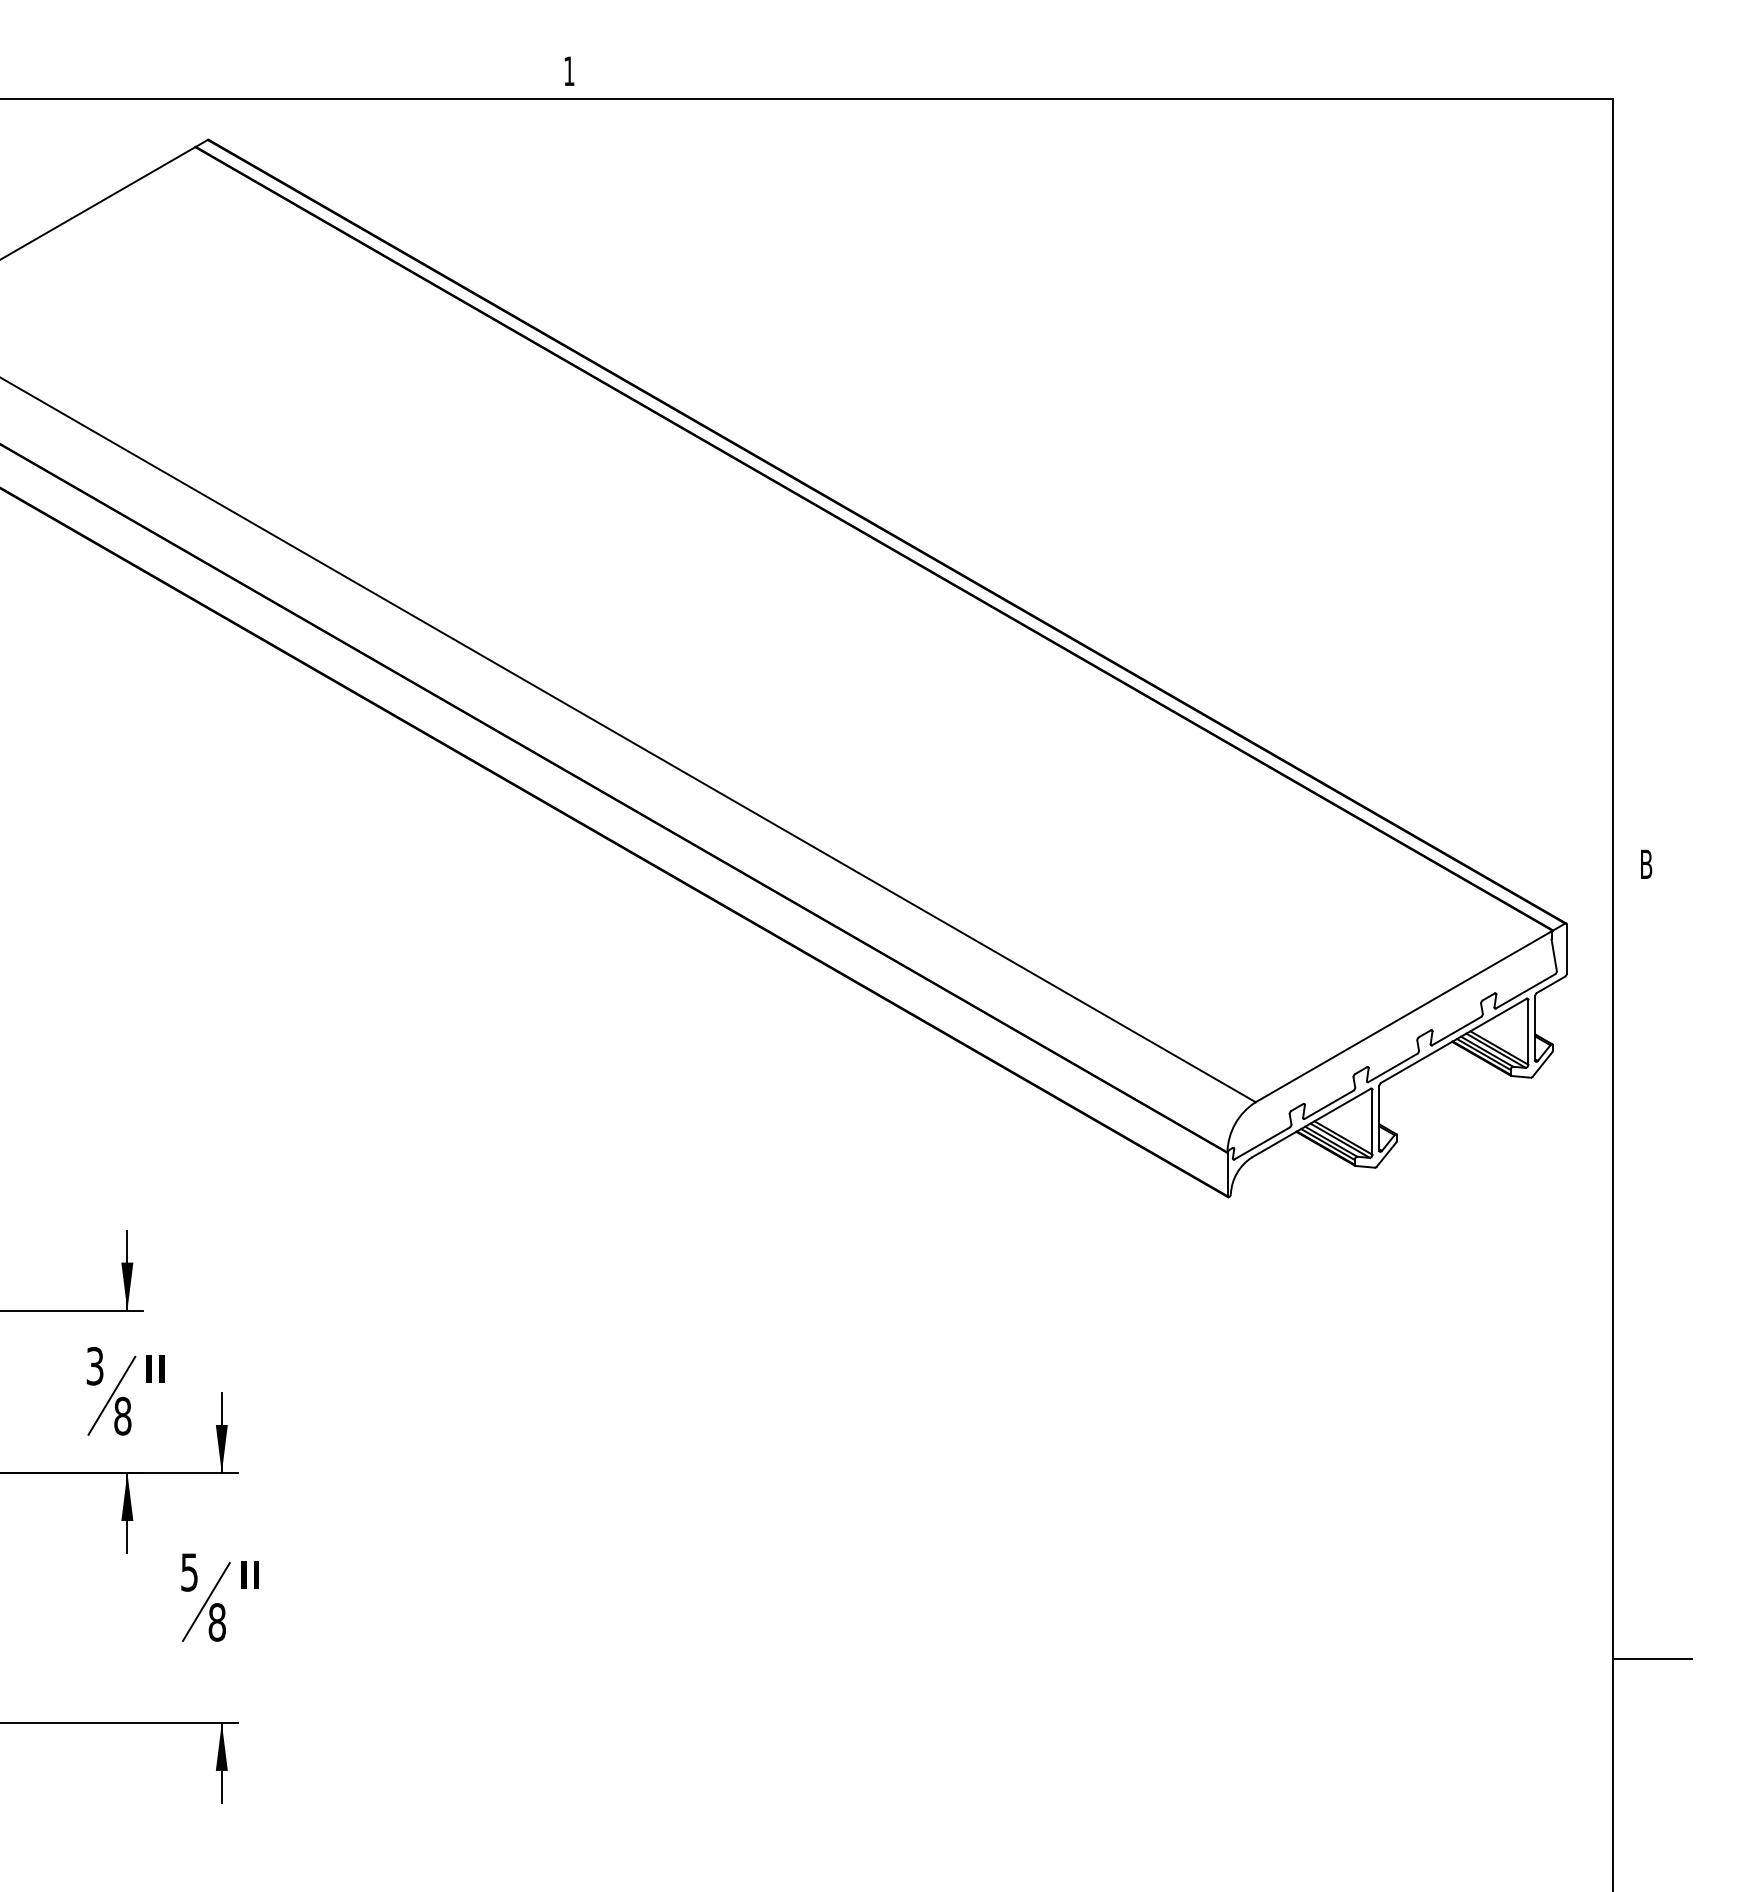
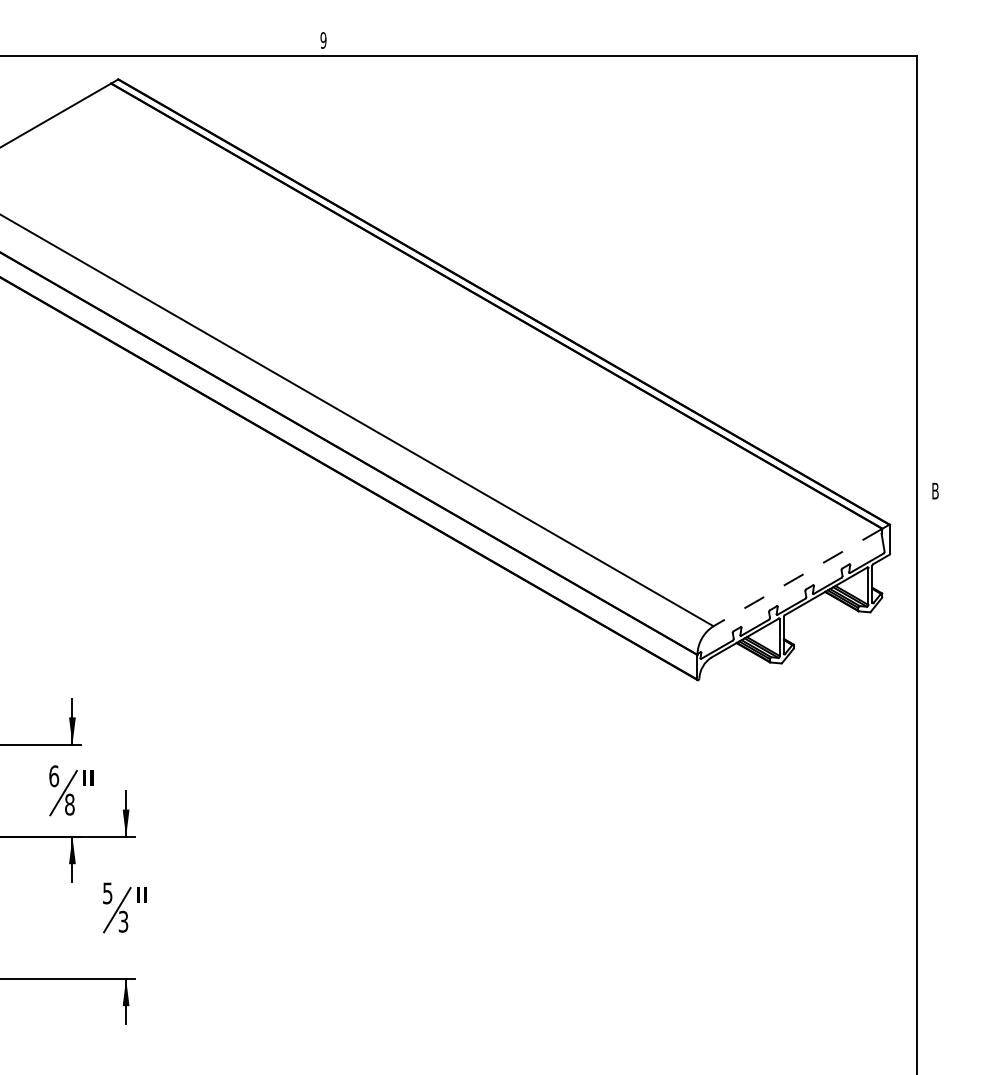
text: (569, 71) -> (323, 40), 1 -> 9
line: (1403, 1016) -> (797, 577), solid -> dashed
text: (95, 1366) -> (54, 776), 3 -> 6
text: (217, 1621) -> (123, 921), 8 -> 3
line: (1651, 1658) -> (938, 942), removed

